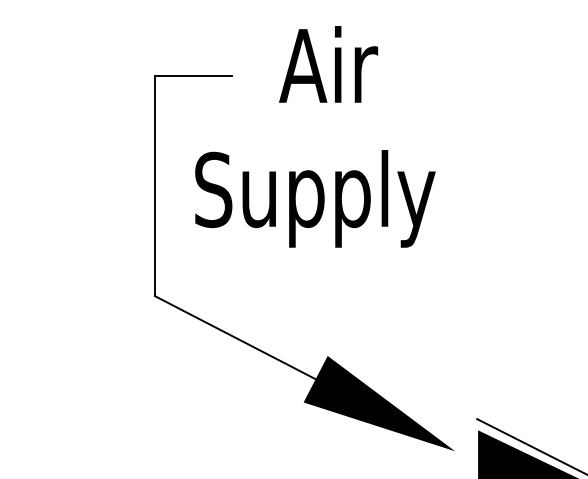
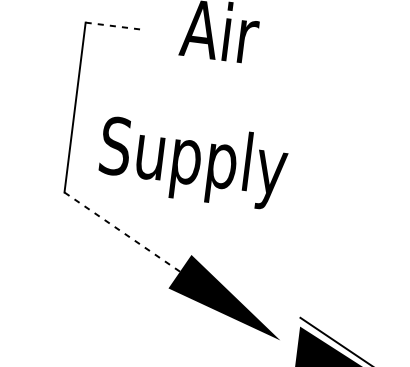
line: (194, 75) -> (115, 26), solid -> dashed
text: (315, 198) -> (193, 162), moved
line: (235, 337) -> (122, 231), solid -> dashed

